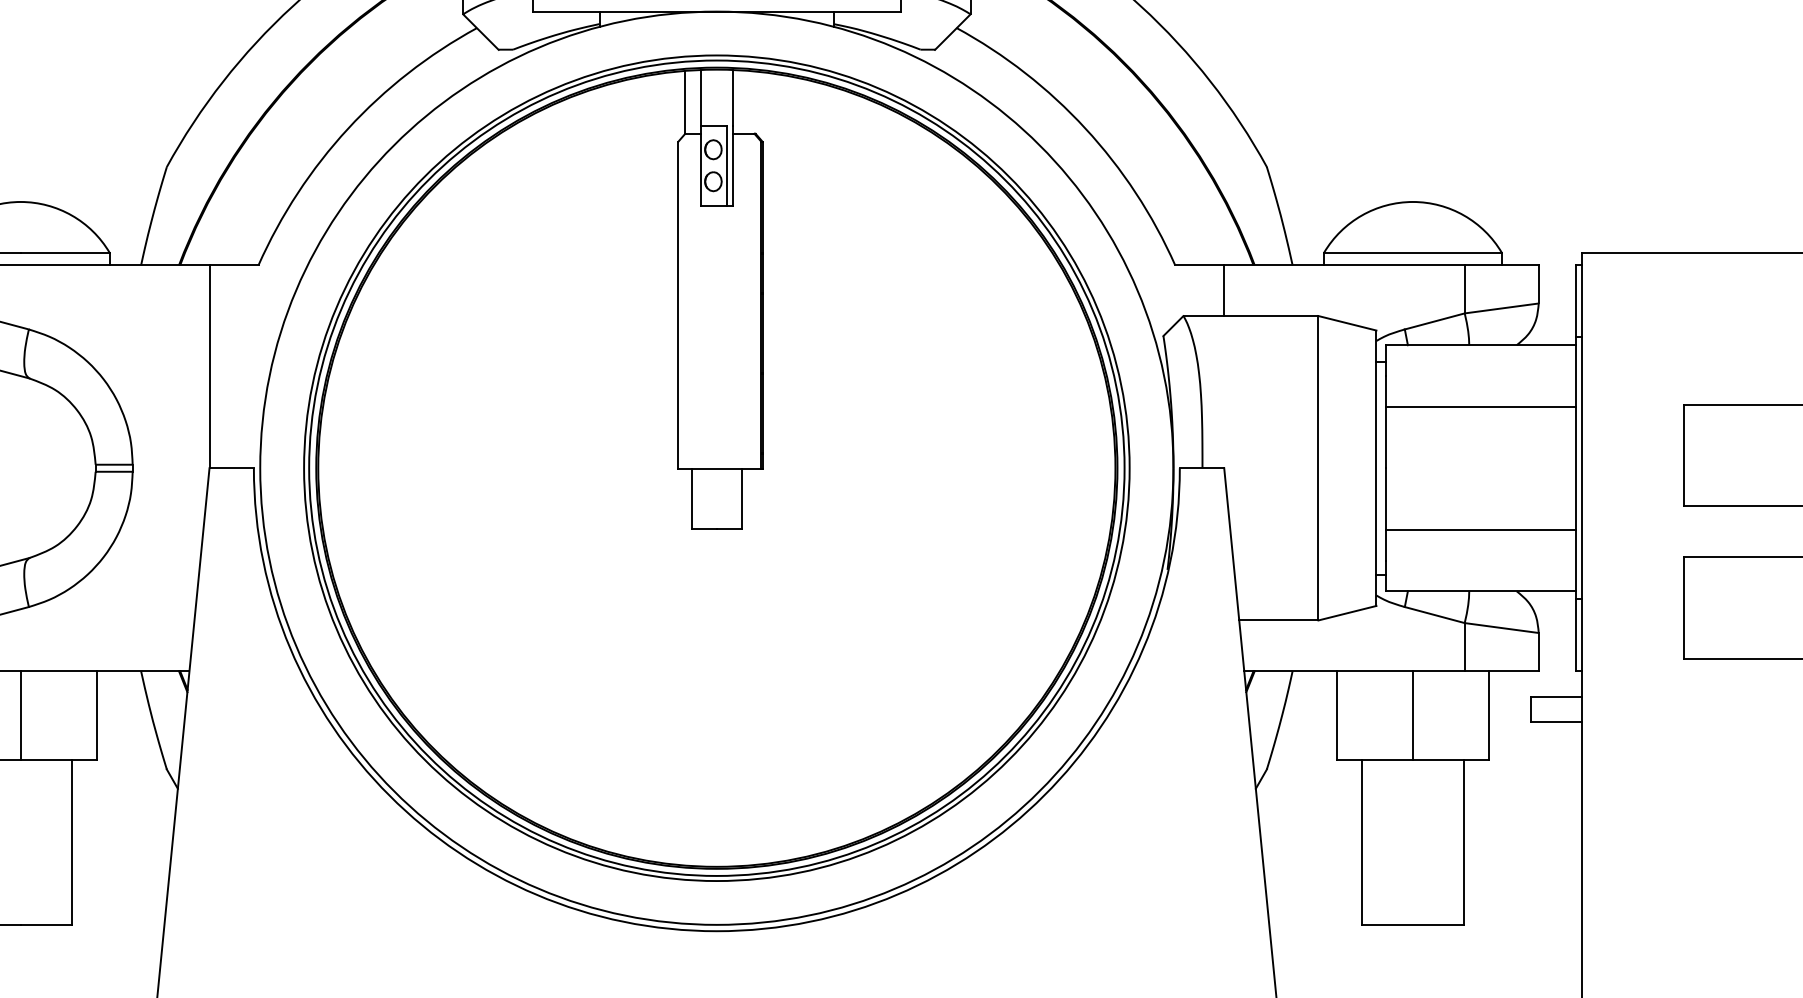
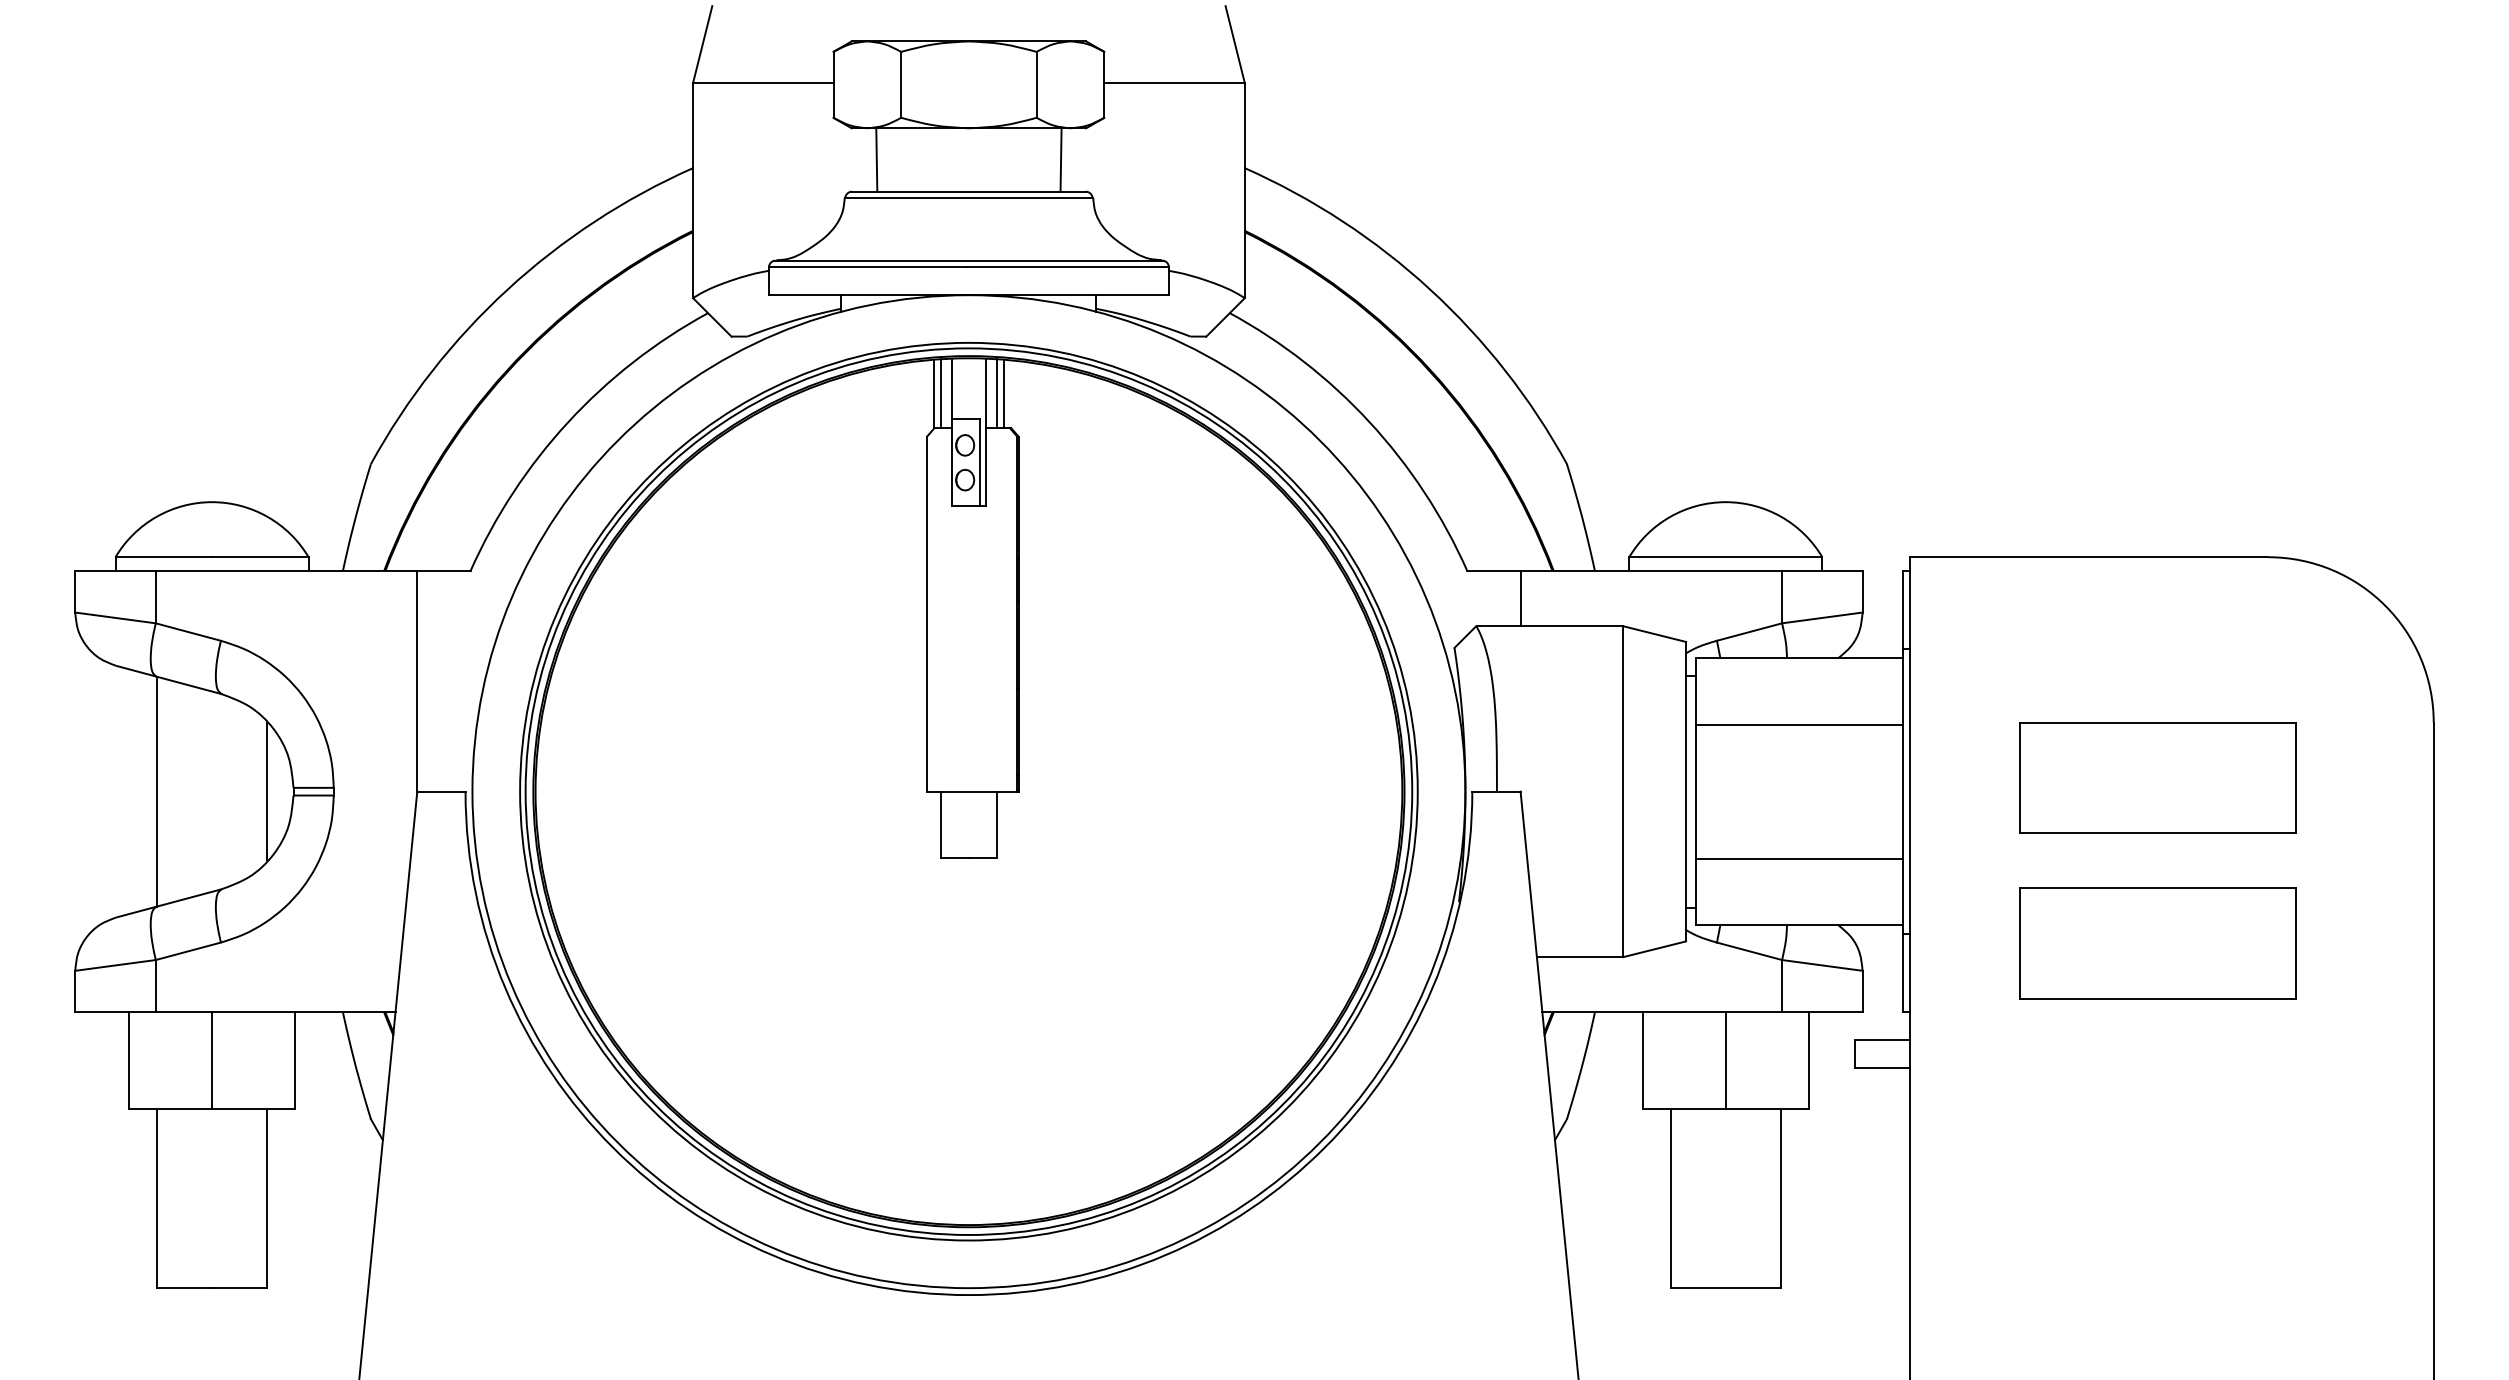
line: (691, 102) -> (941, 393), added
line: (742, 102) -> (996, 393), added
line: (748, 102) -> (1003, 393), added
line: (71, 468) -> (267, 791), added

